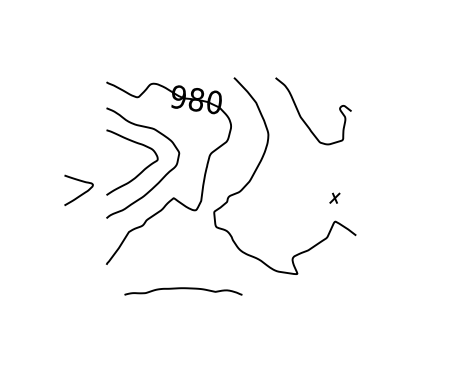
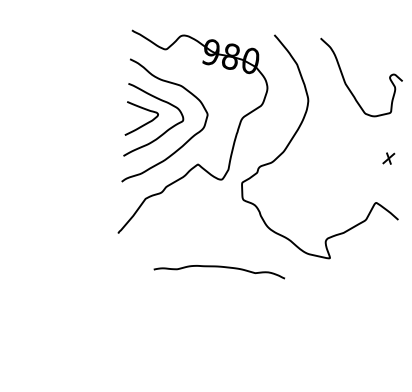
curve: (81, 193) -> (144, 123), moved
part: (334, 197) -> (388, 157), moved
curve: (183, 289) -> (219, 268), moved

